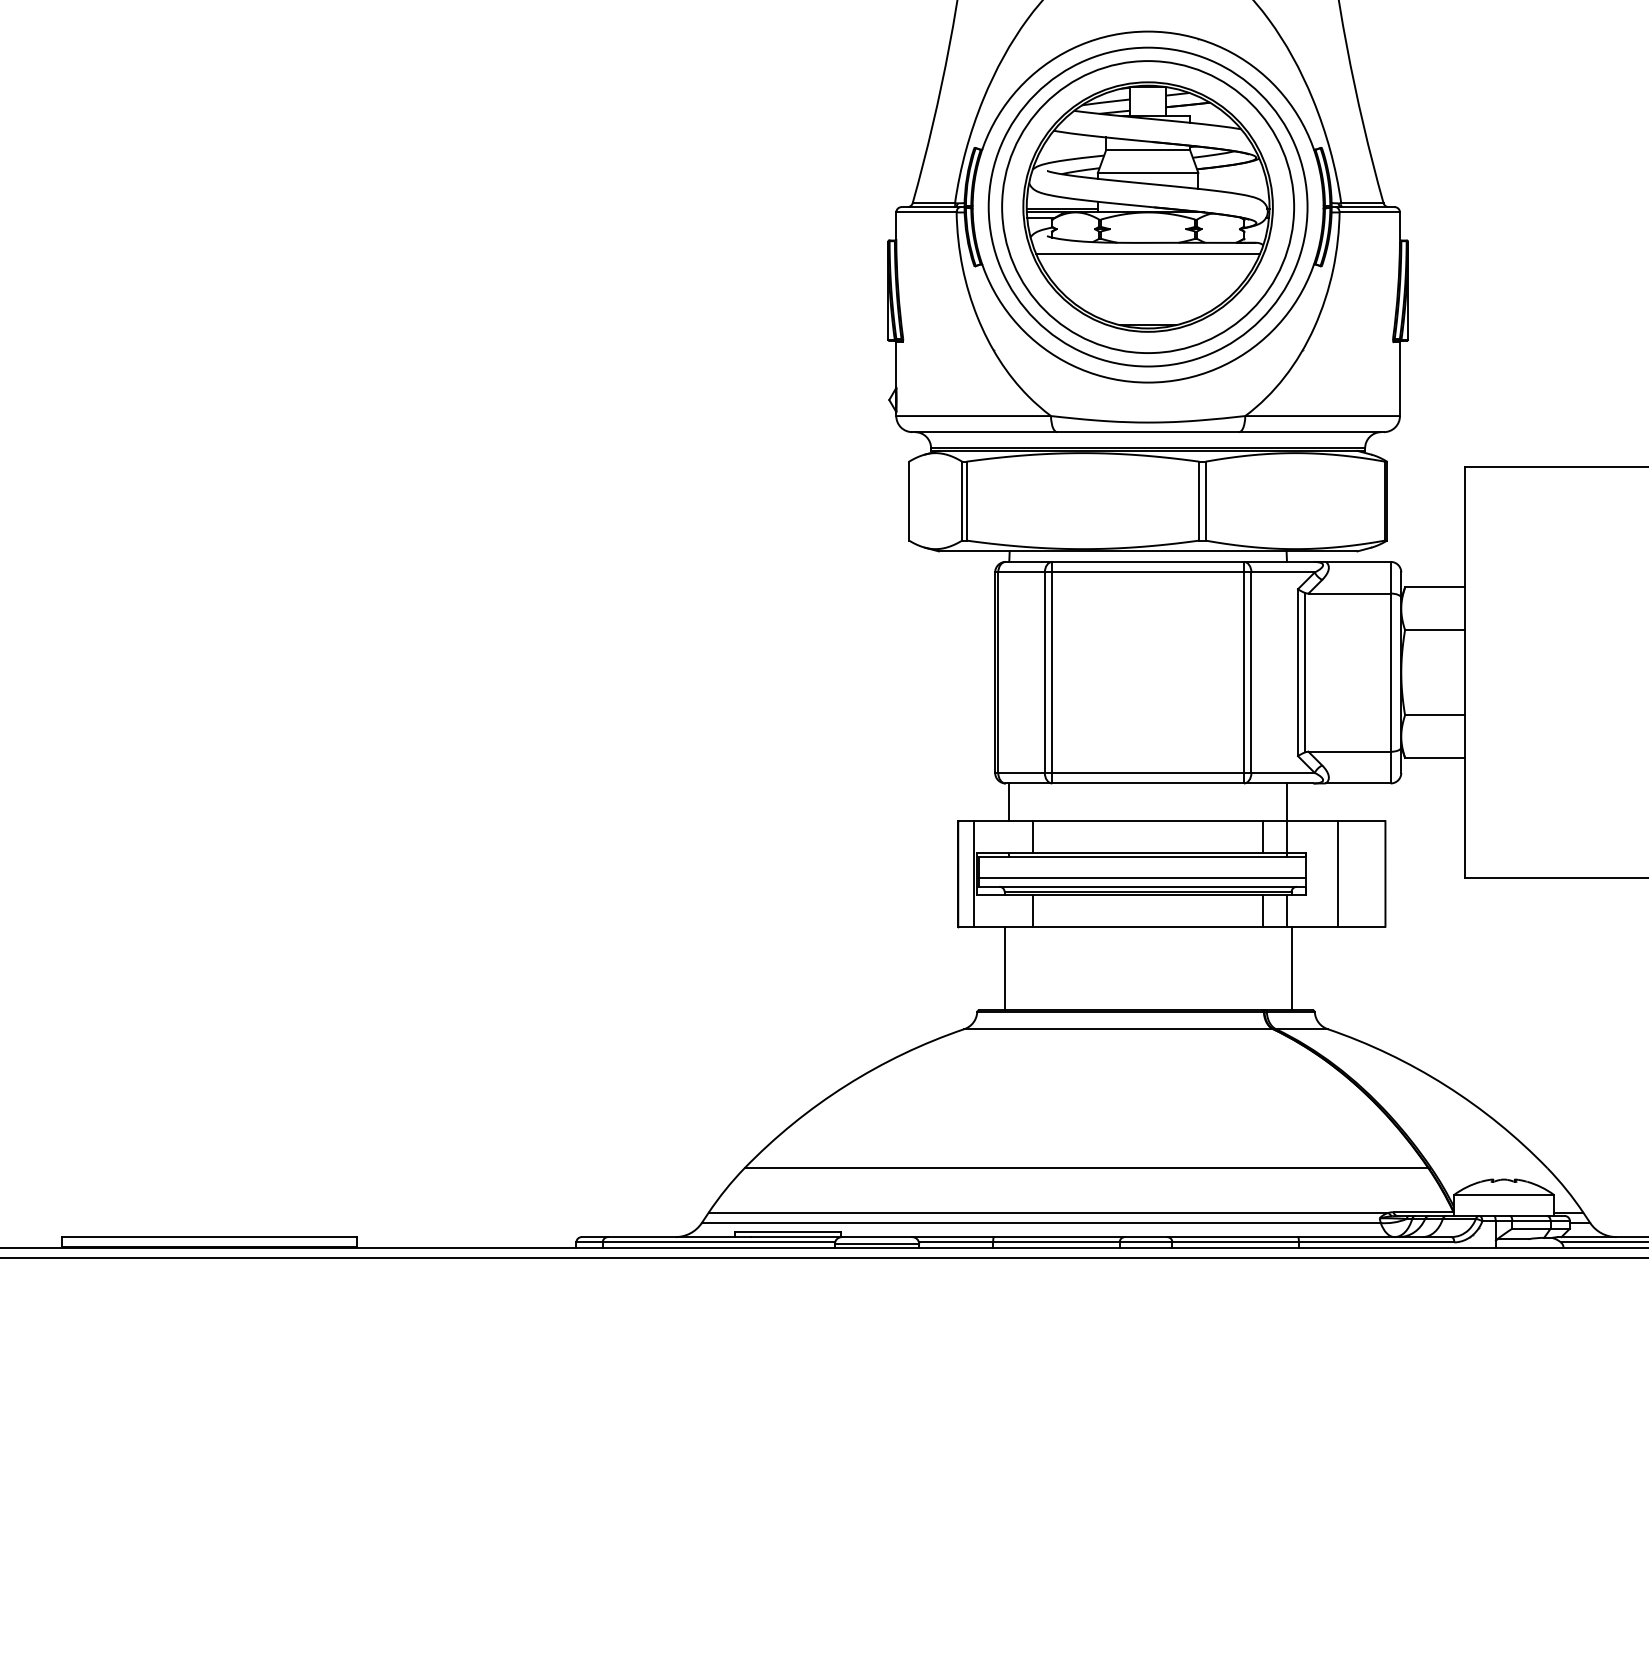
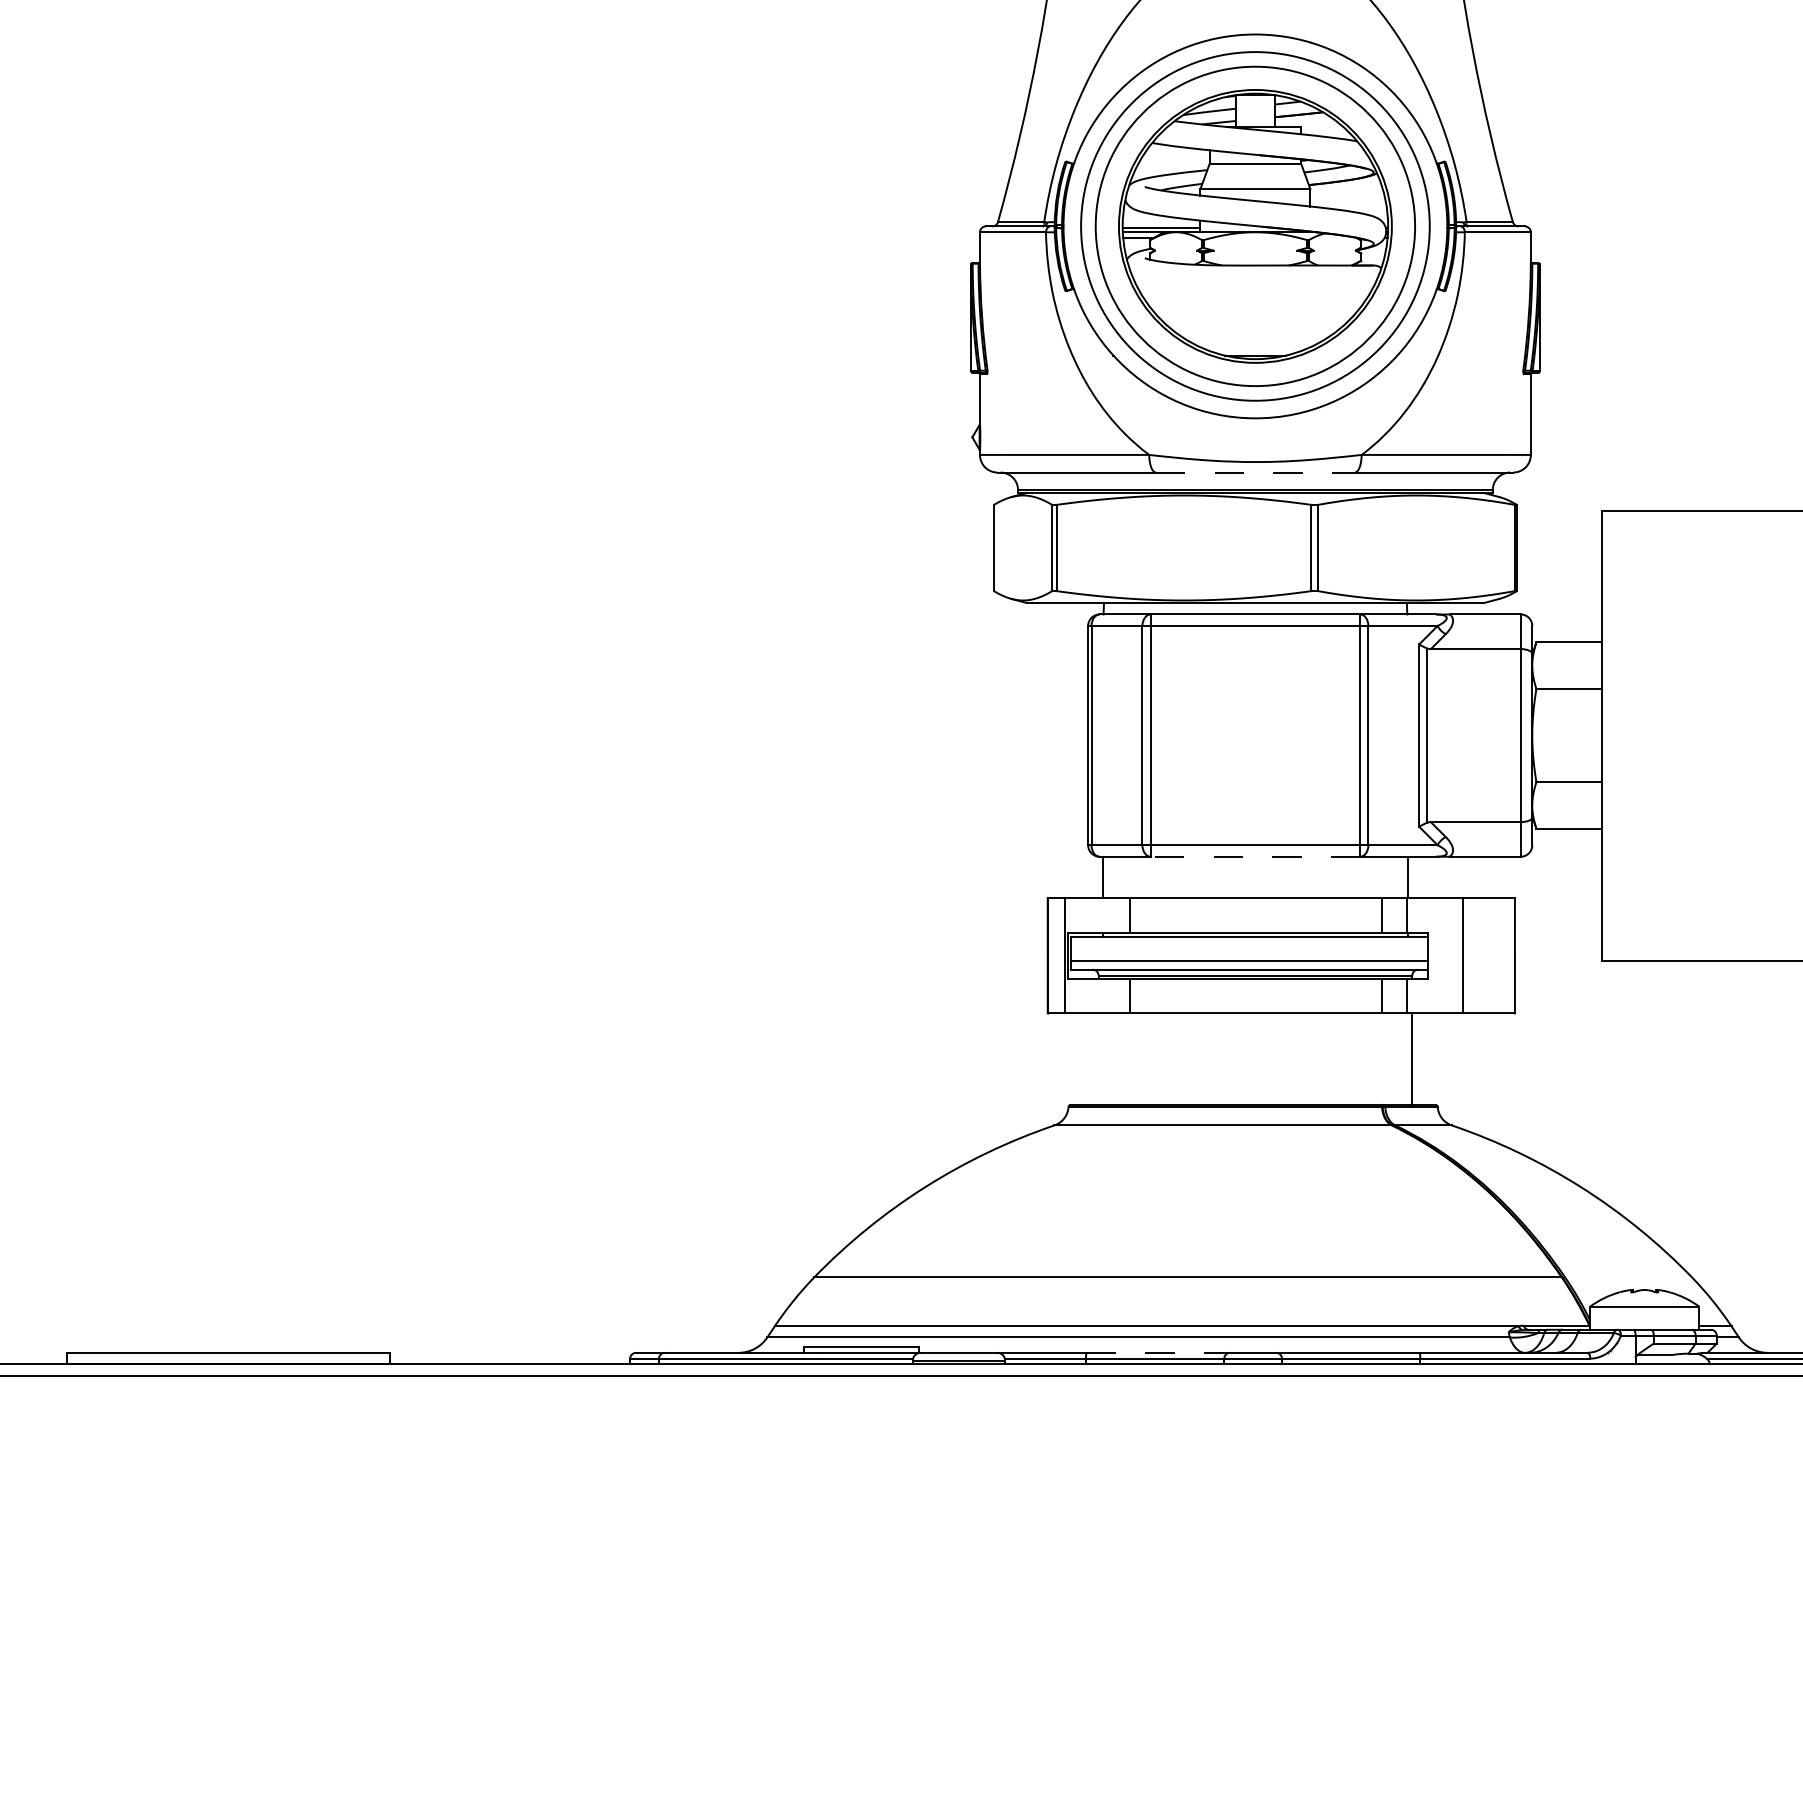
line: (1148, 254) -> (1255, 278), removed
line: (1148, 432) -> (1255, 472), solid -> dashed
line: (1148, 783) -> (1255, 856), solid -> dashed
line: (1004, 967) -> (1098, 1058), removed
line: (1059, 1236) -> (1158, 1352), solid -> dashed

